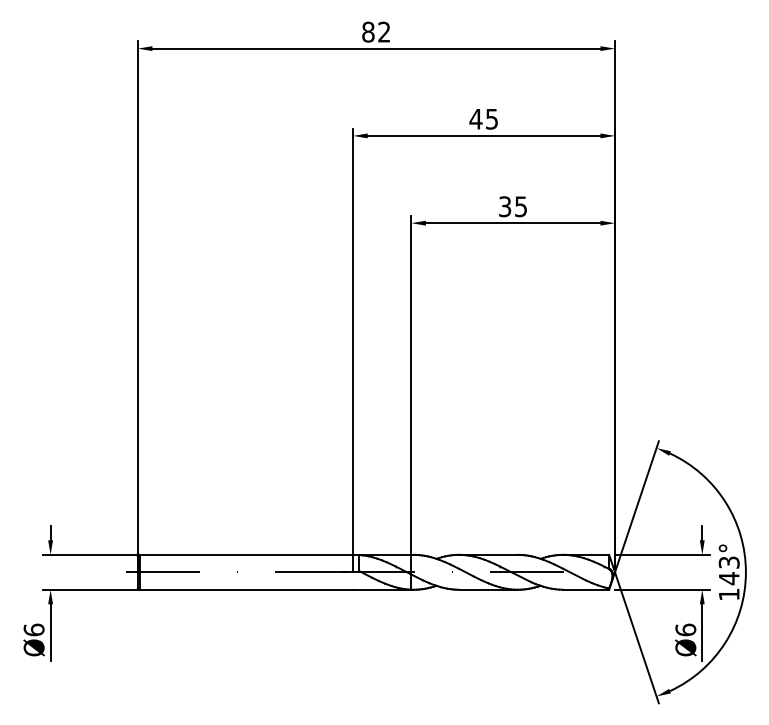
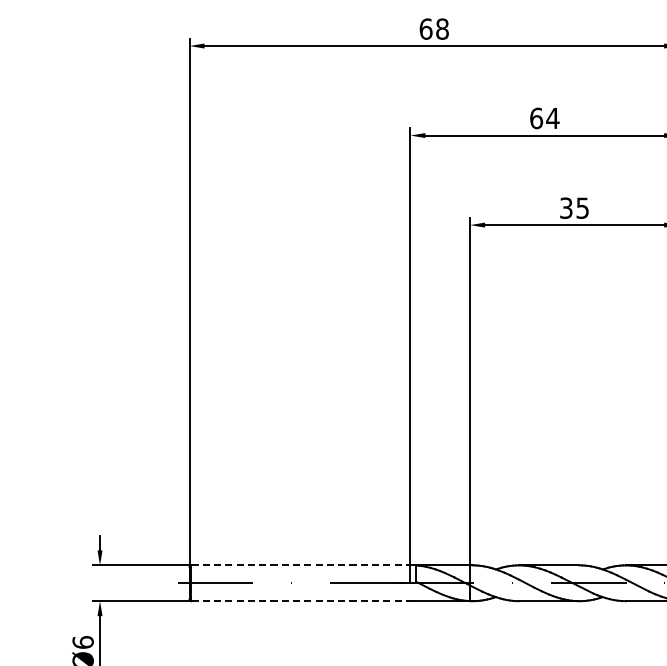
text: (376, 31) -> (434, 28), 82 -> 68
text: (483, 118) -> (544, 117), 45 -> 64
line: (246, 554) -> (301, 564), solid -> dashed
line: (246, 589) -> (301, 600), solid -> dashed

